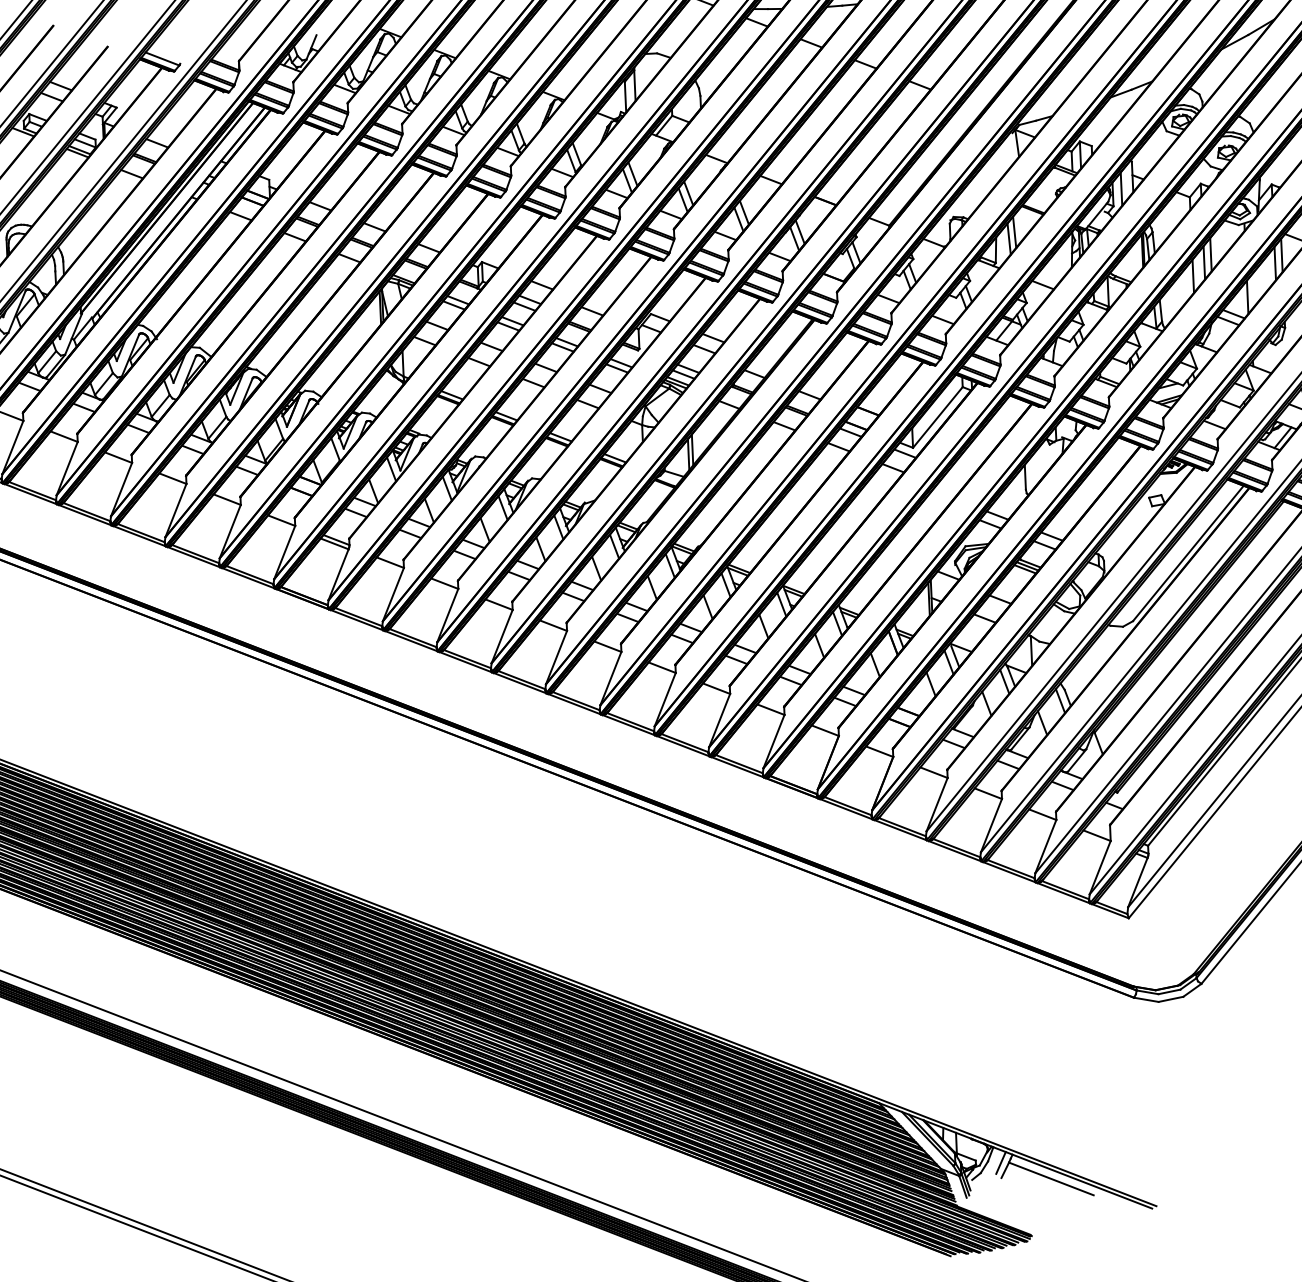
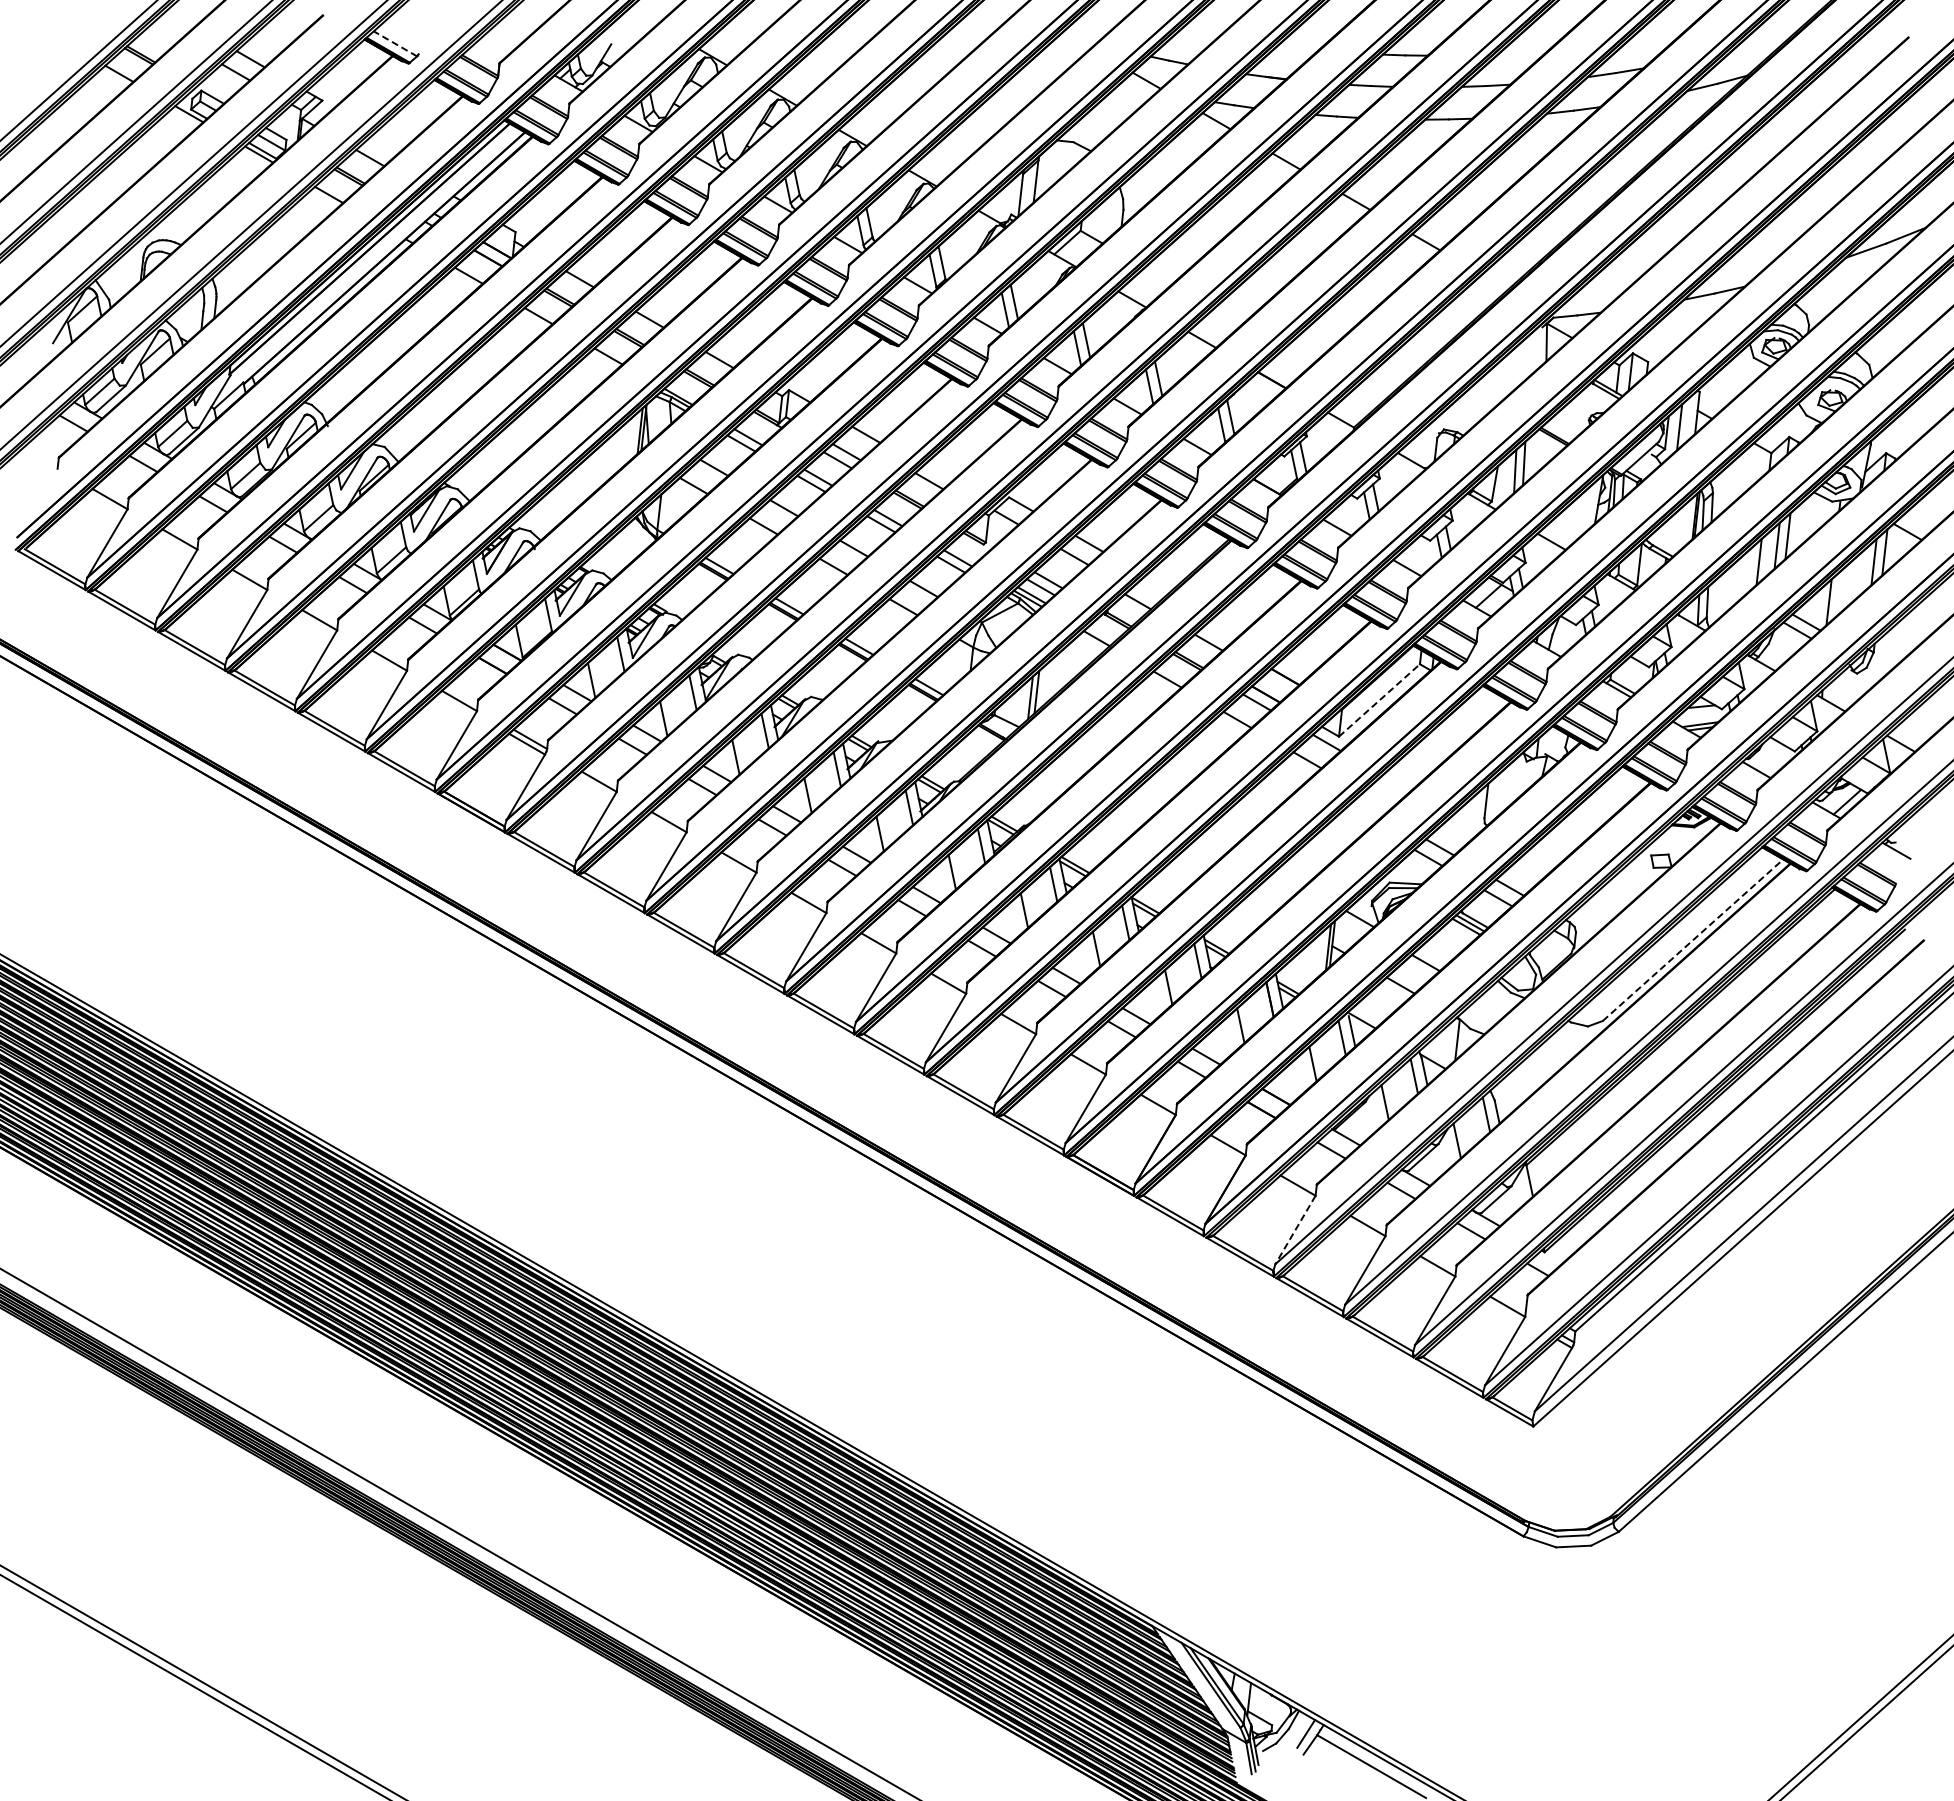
line: (162, 58) -> (395, 43), solid -> dashed
line: (937, 417) -> (1379, 700), solid -> dashed
line: (1188, 552) -> (1693, 939), solid -> dashed
line: (937, 804) -> (1295, 1229), solid -> dashed

